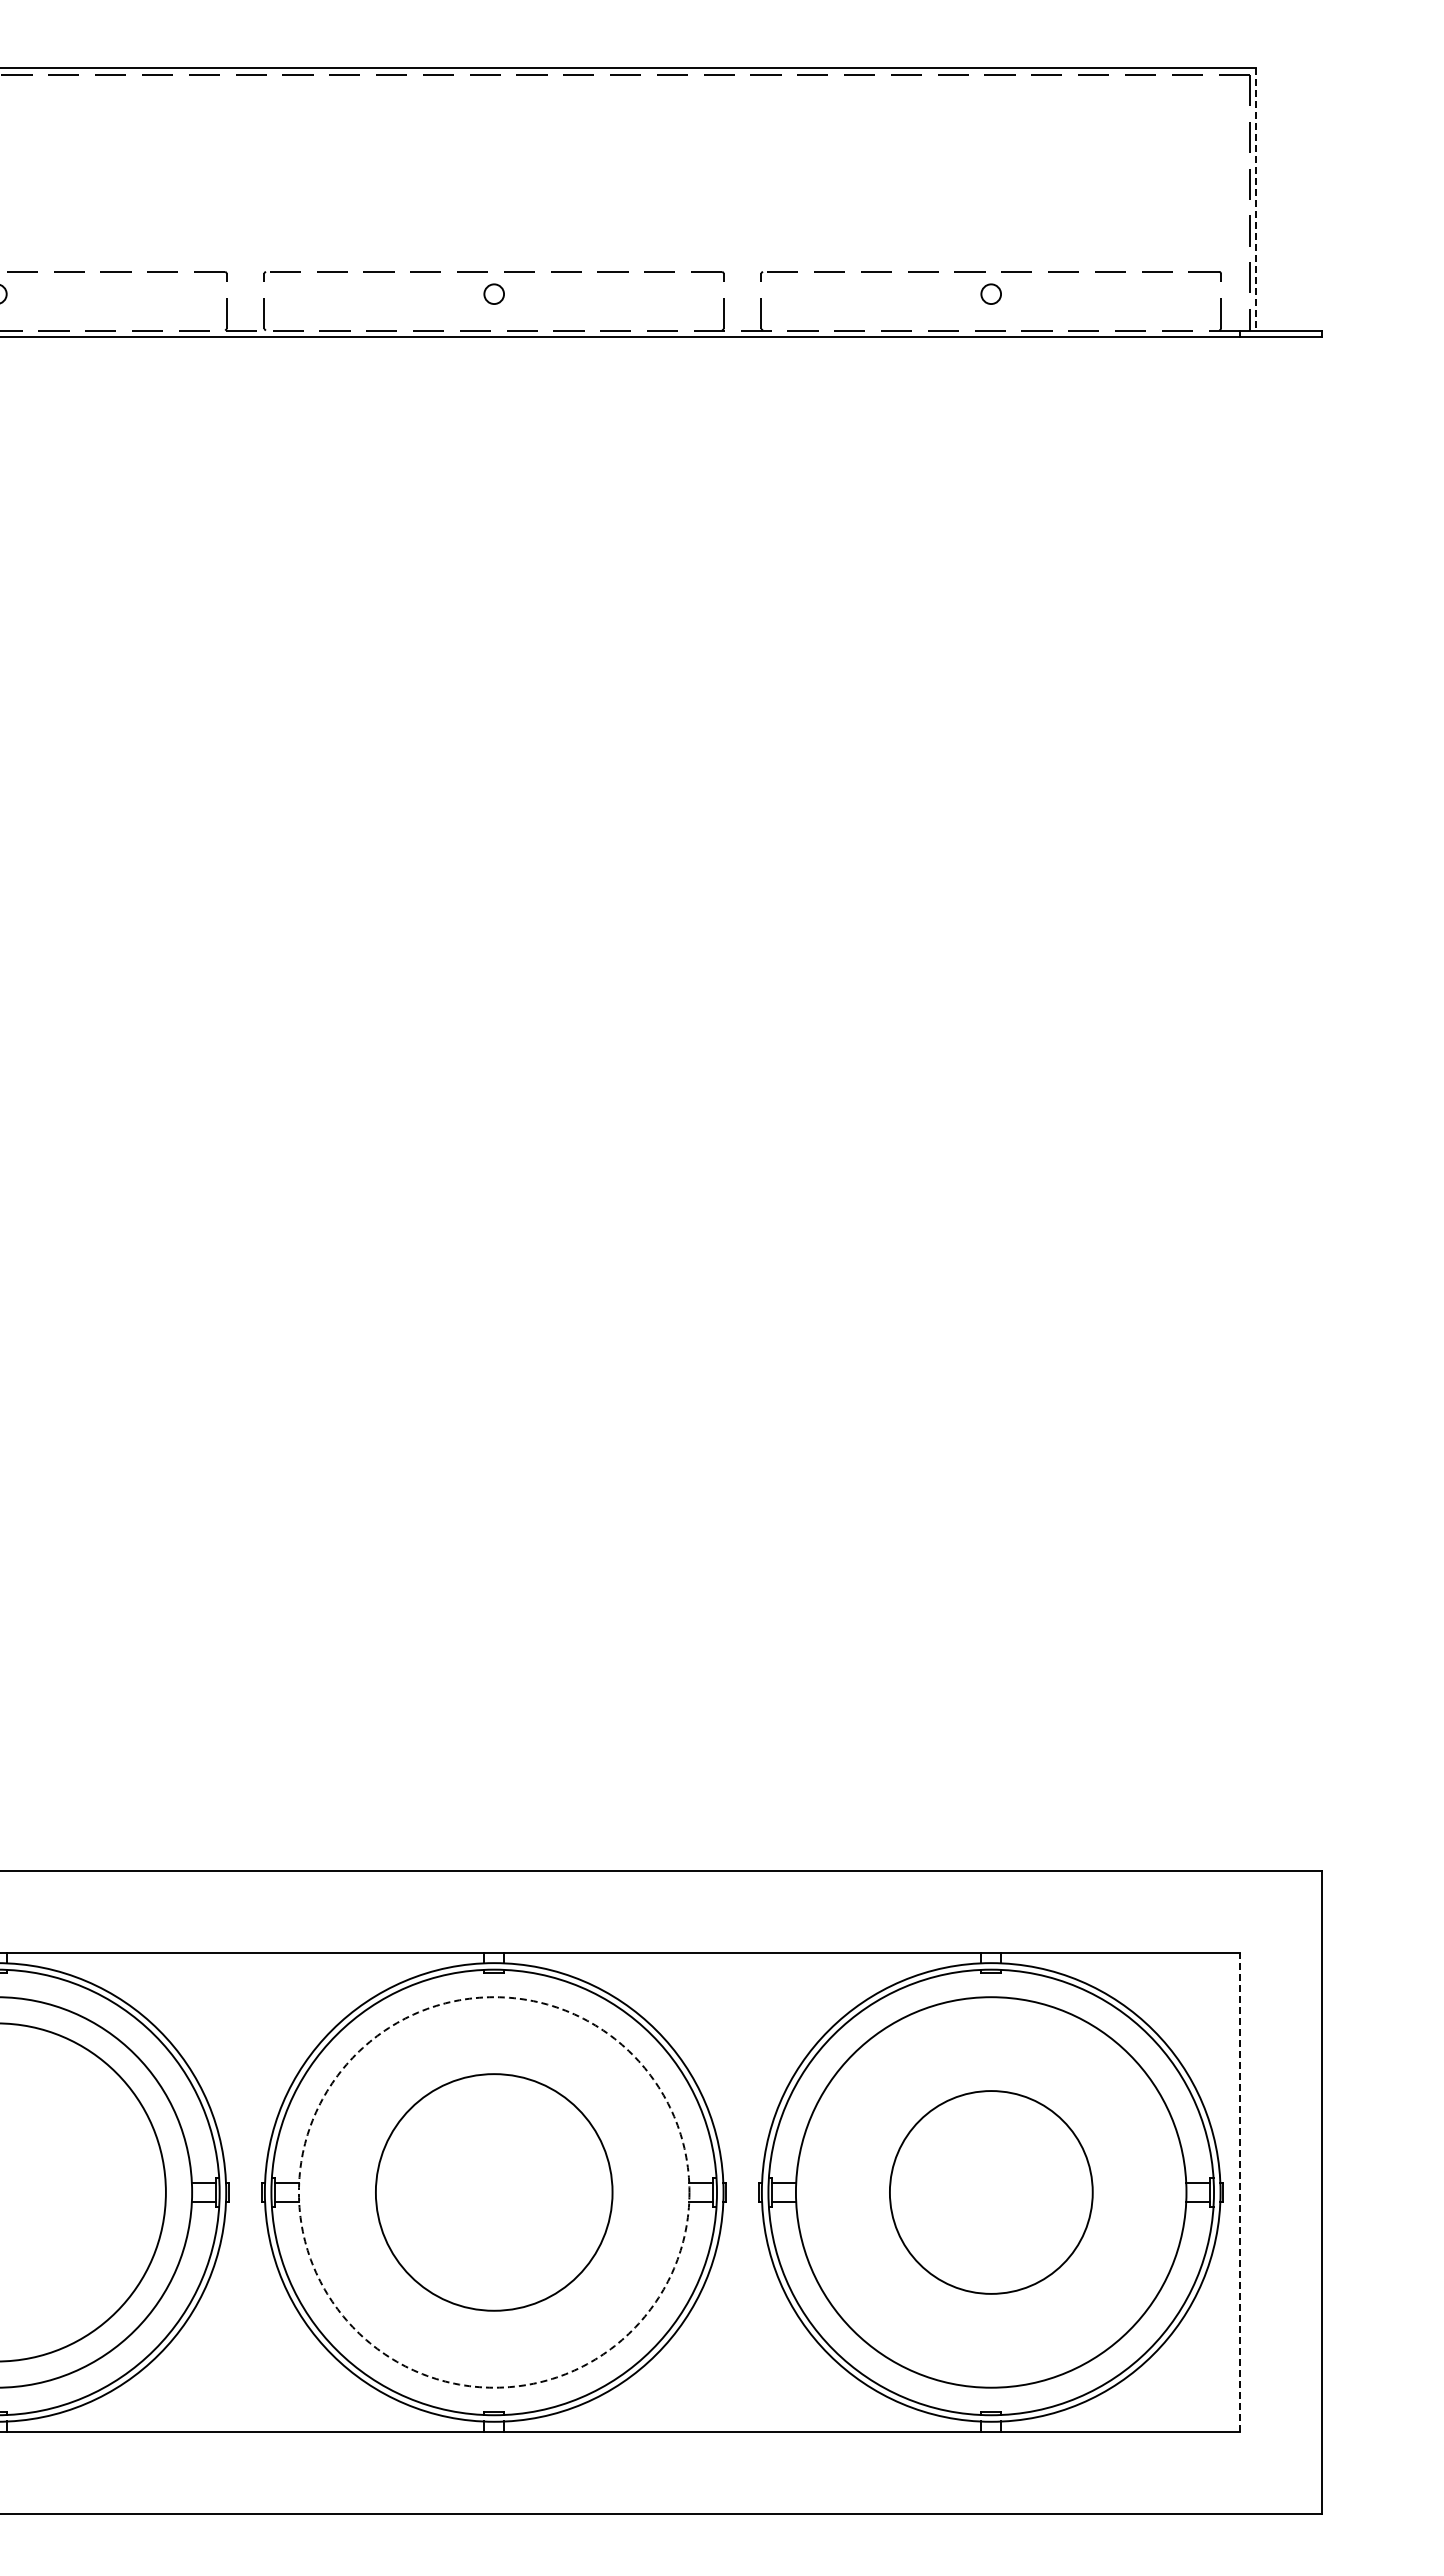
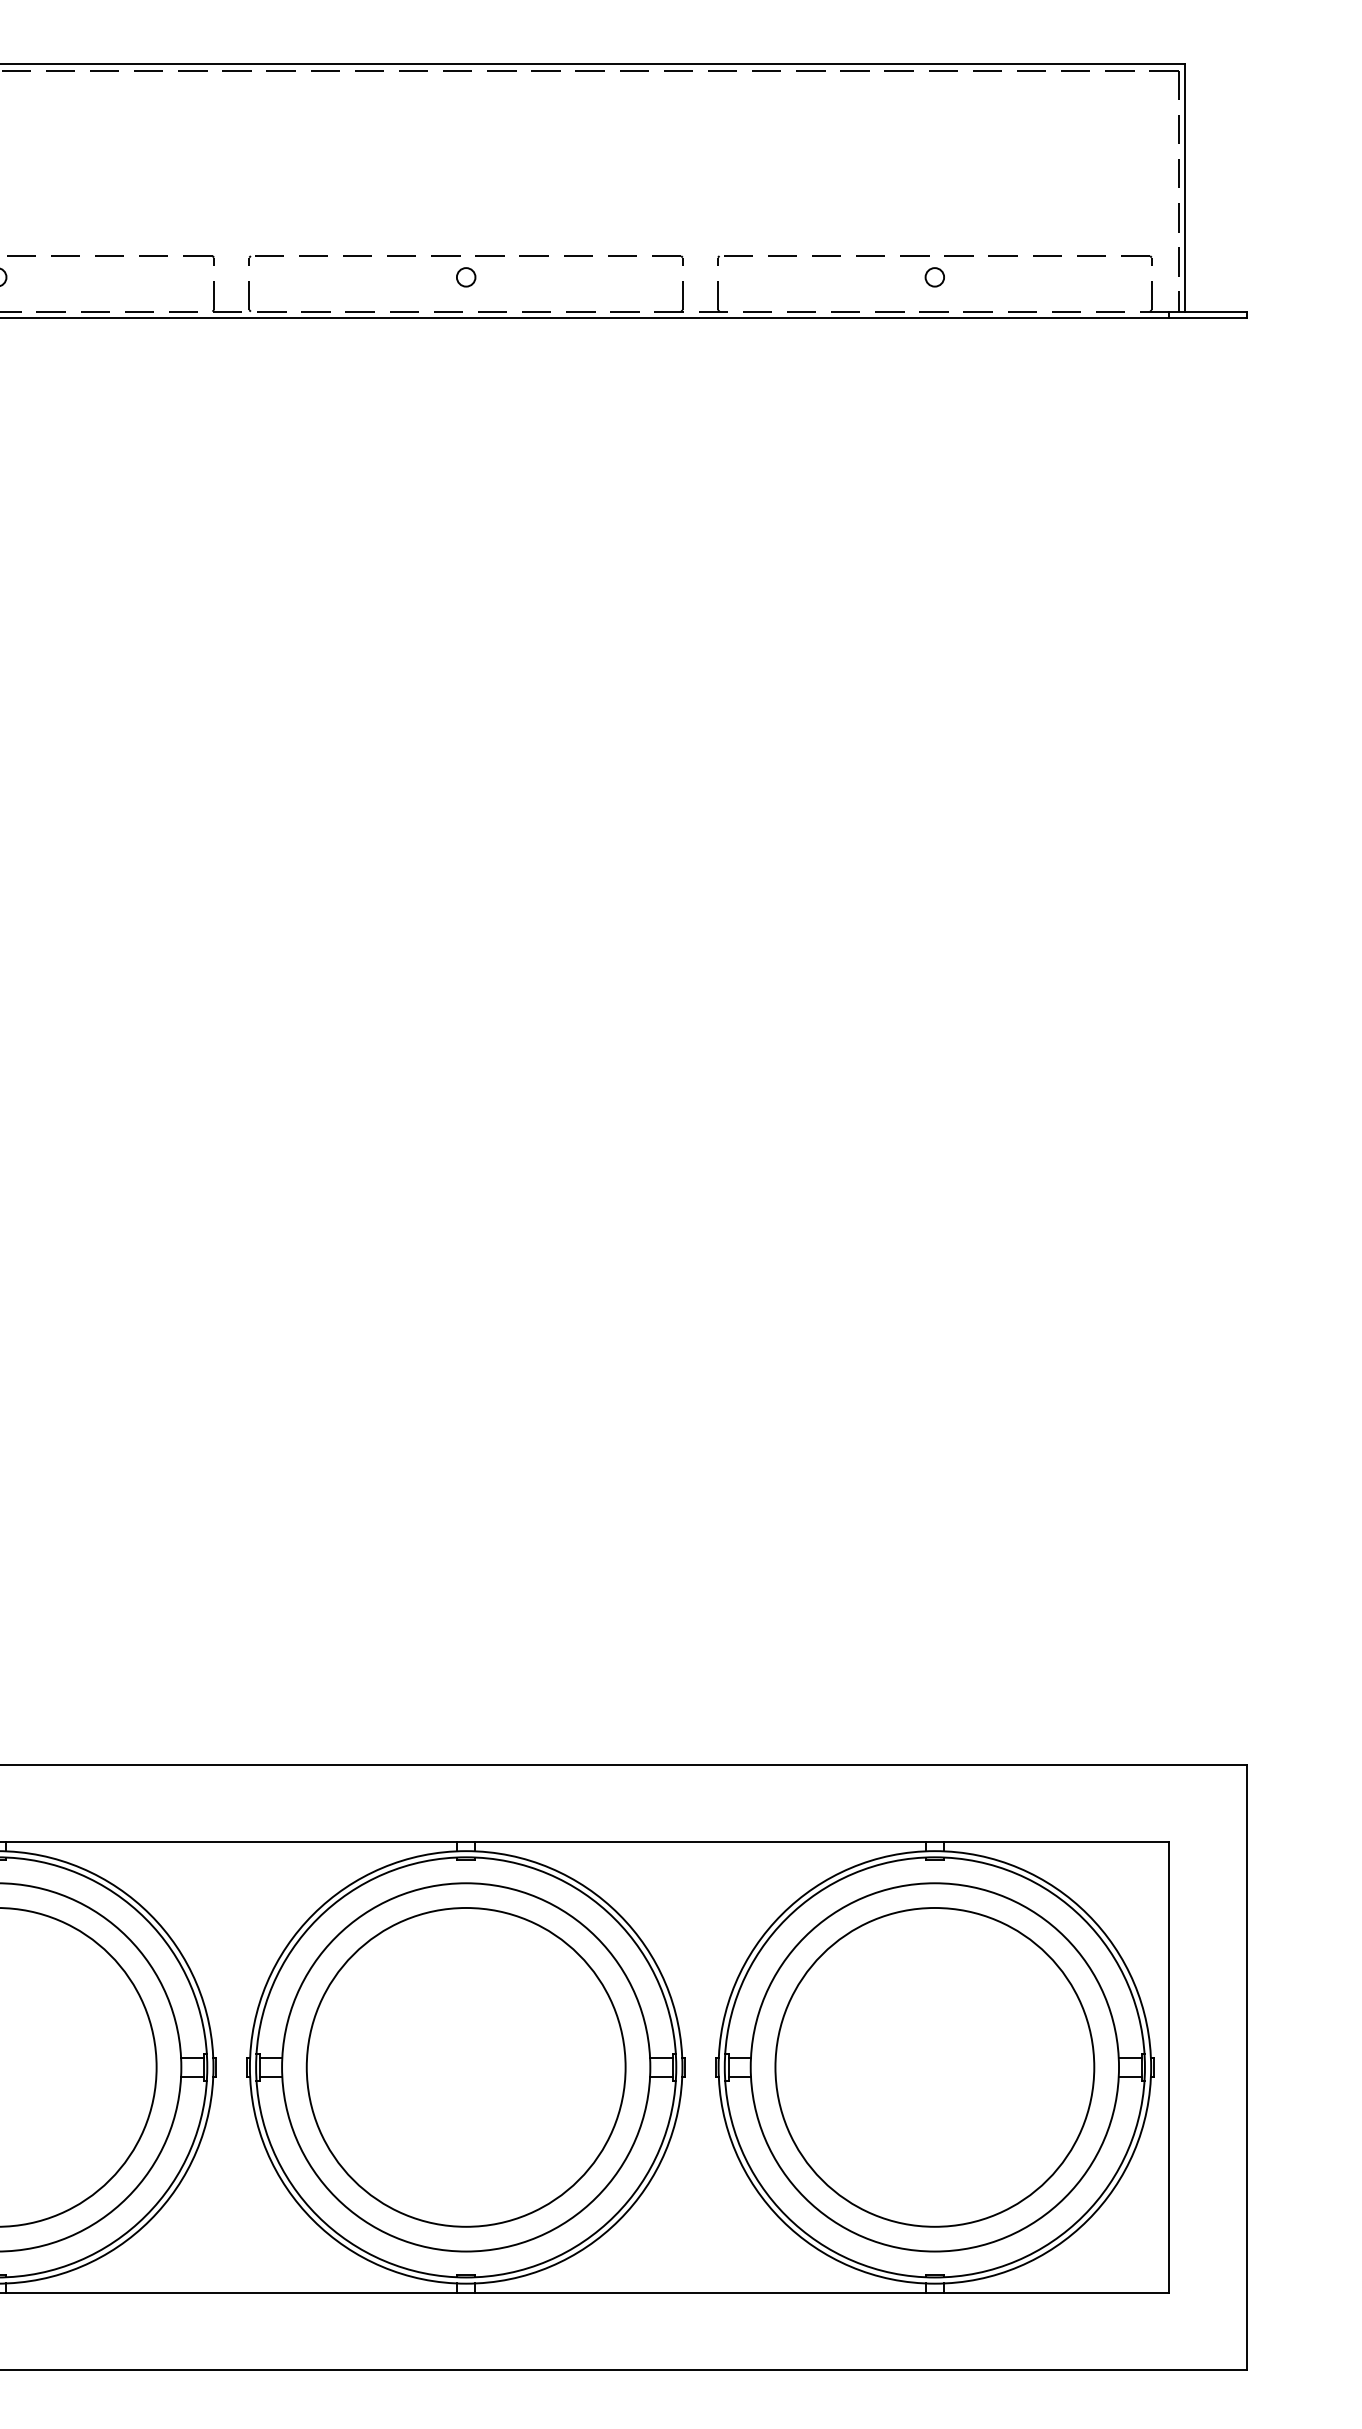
line: (1256, 200) -> (1185, 188), dashed -> solid
line: (1239, 2191) -> (1169, 2066), dashed -> solid
circle: (493, 2192) -> (465, 2067), dashed -> solid
circle: (494, 2192) -> (466, 2067), size x1.43
circle: (991, 2192) -> (935, 2067), size x1.67

